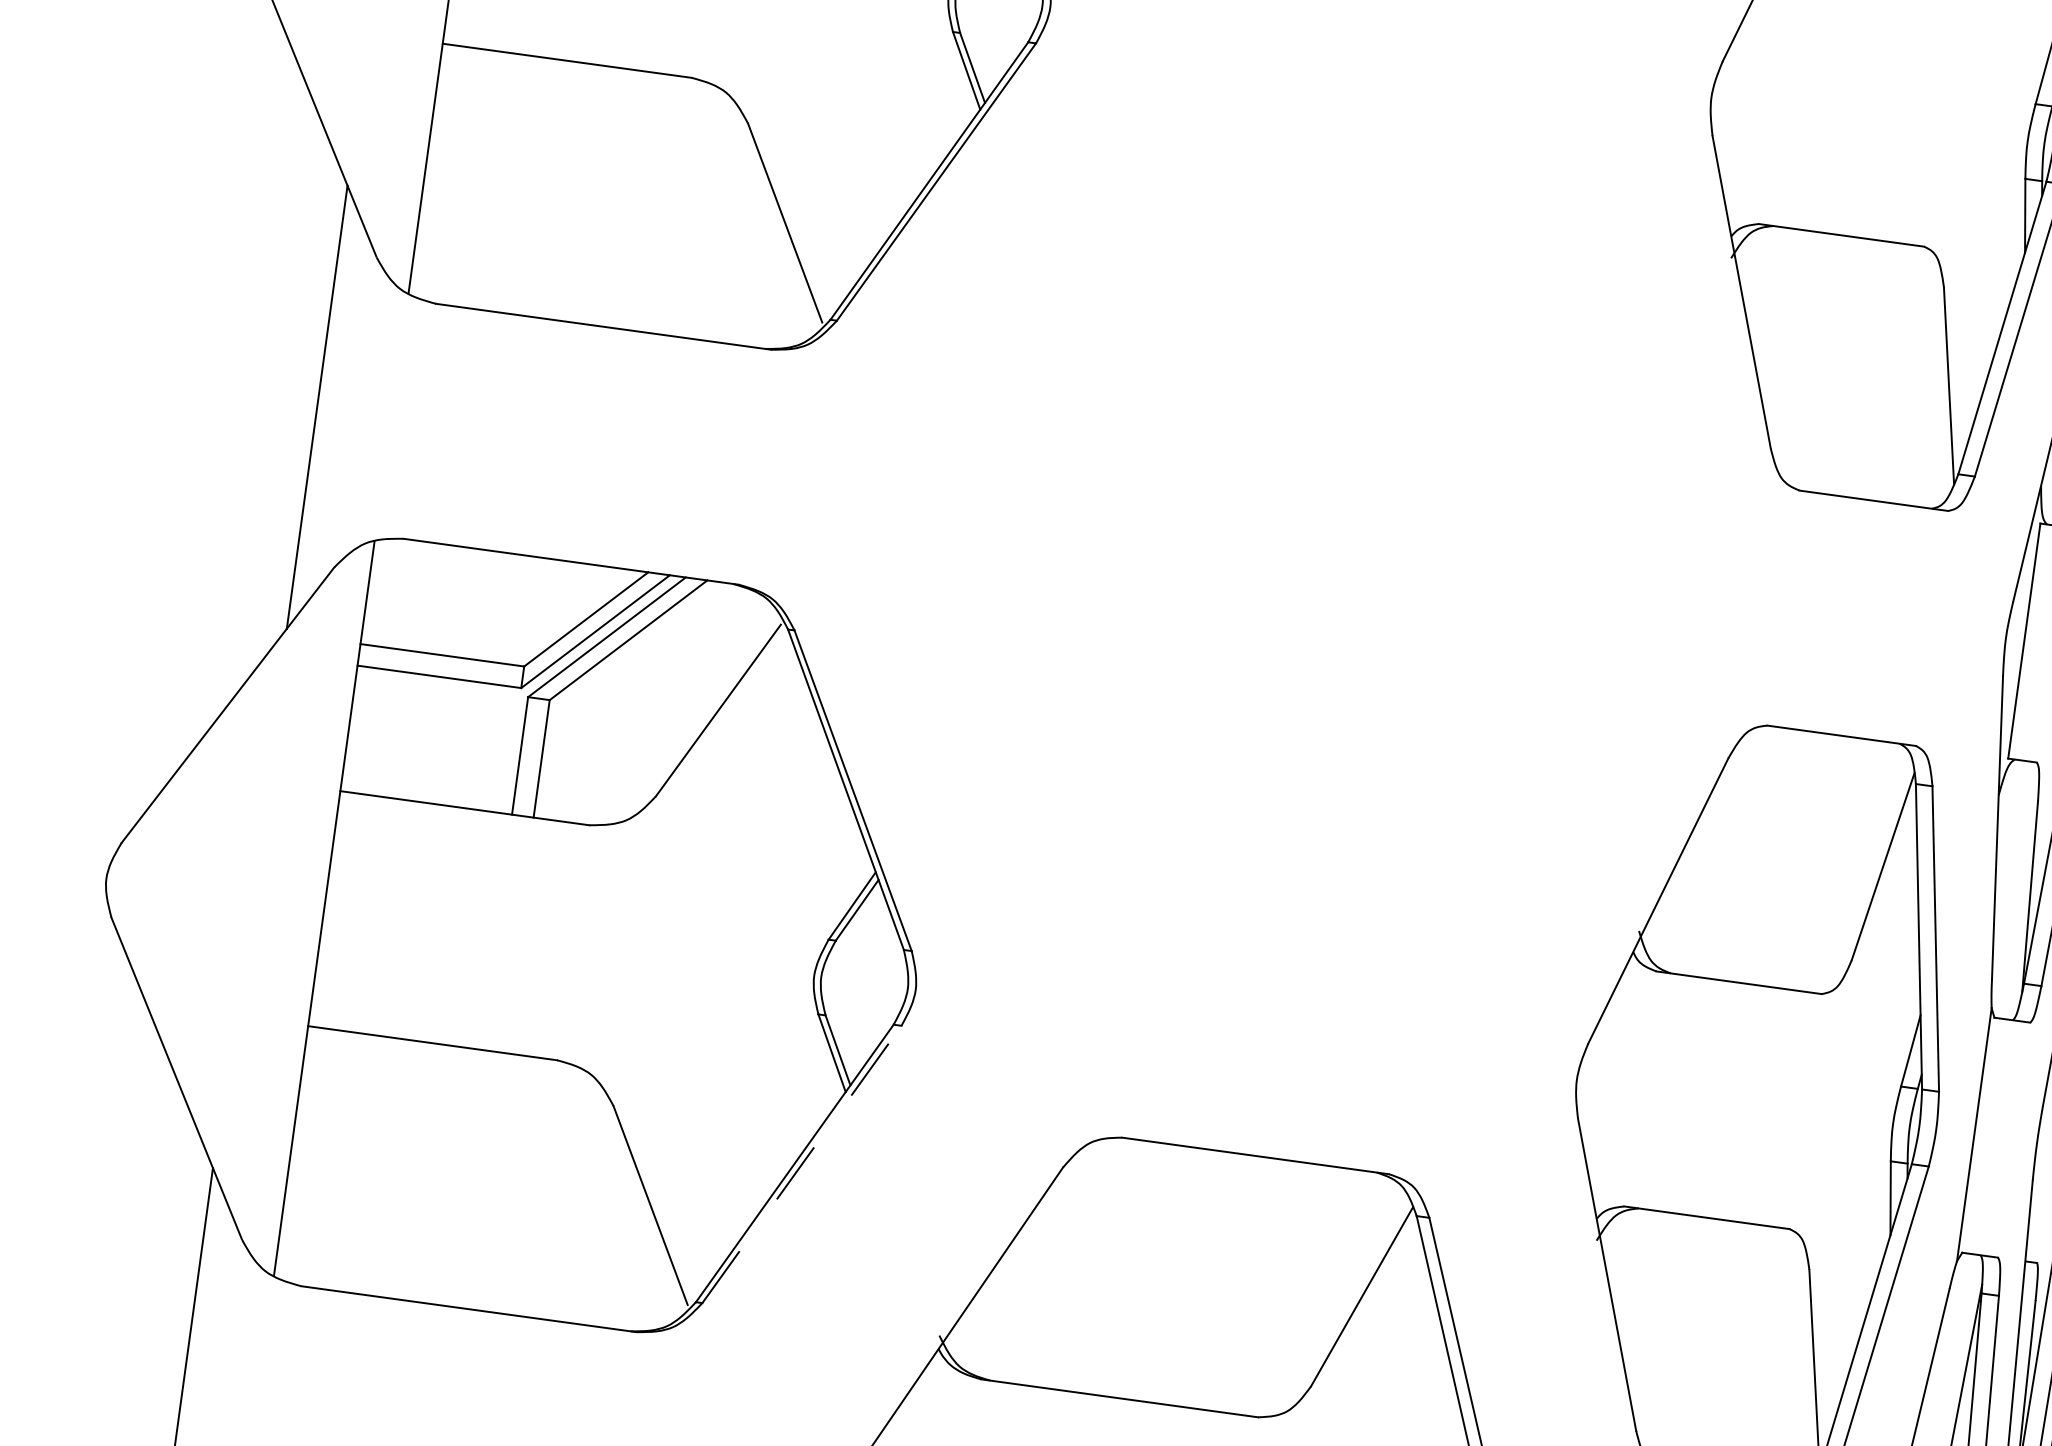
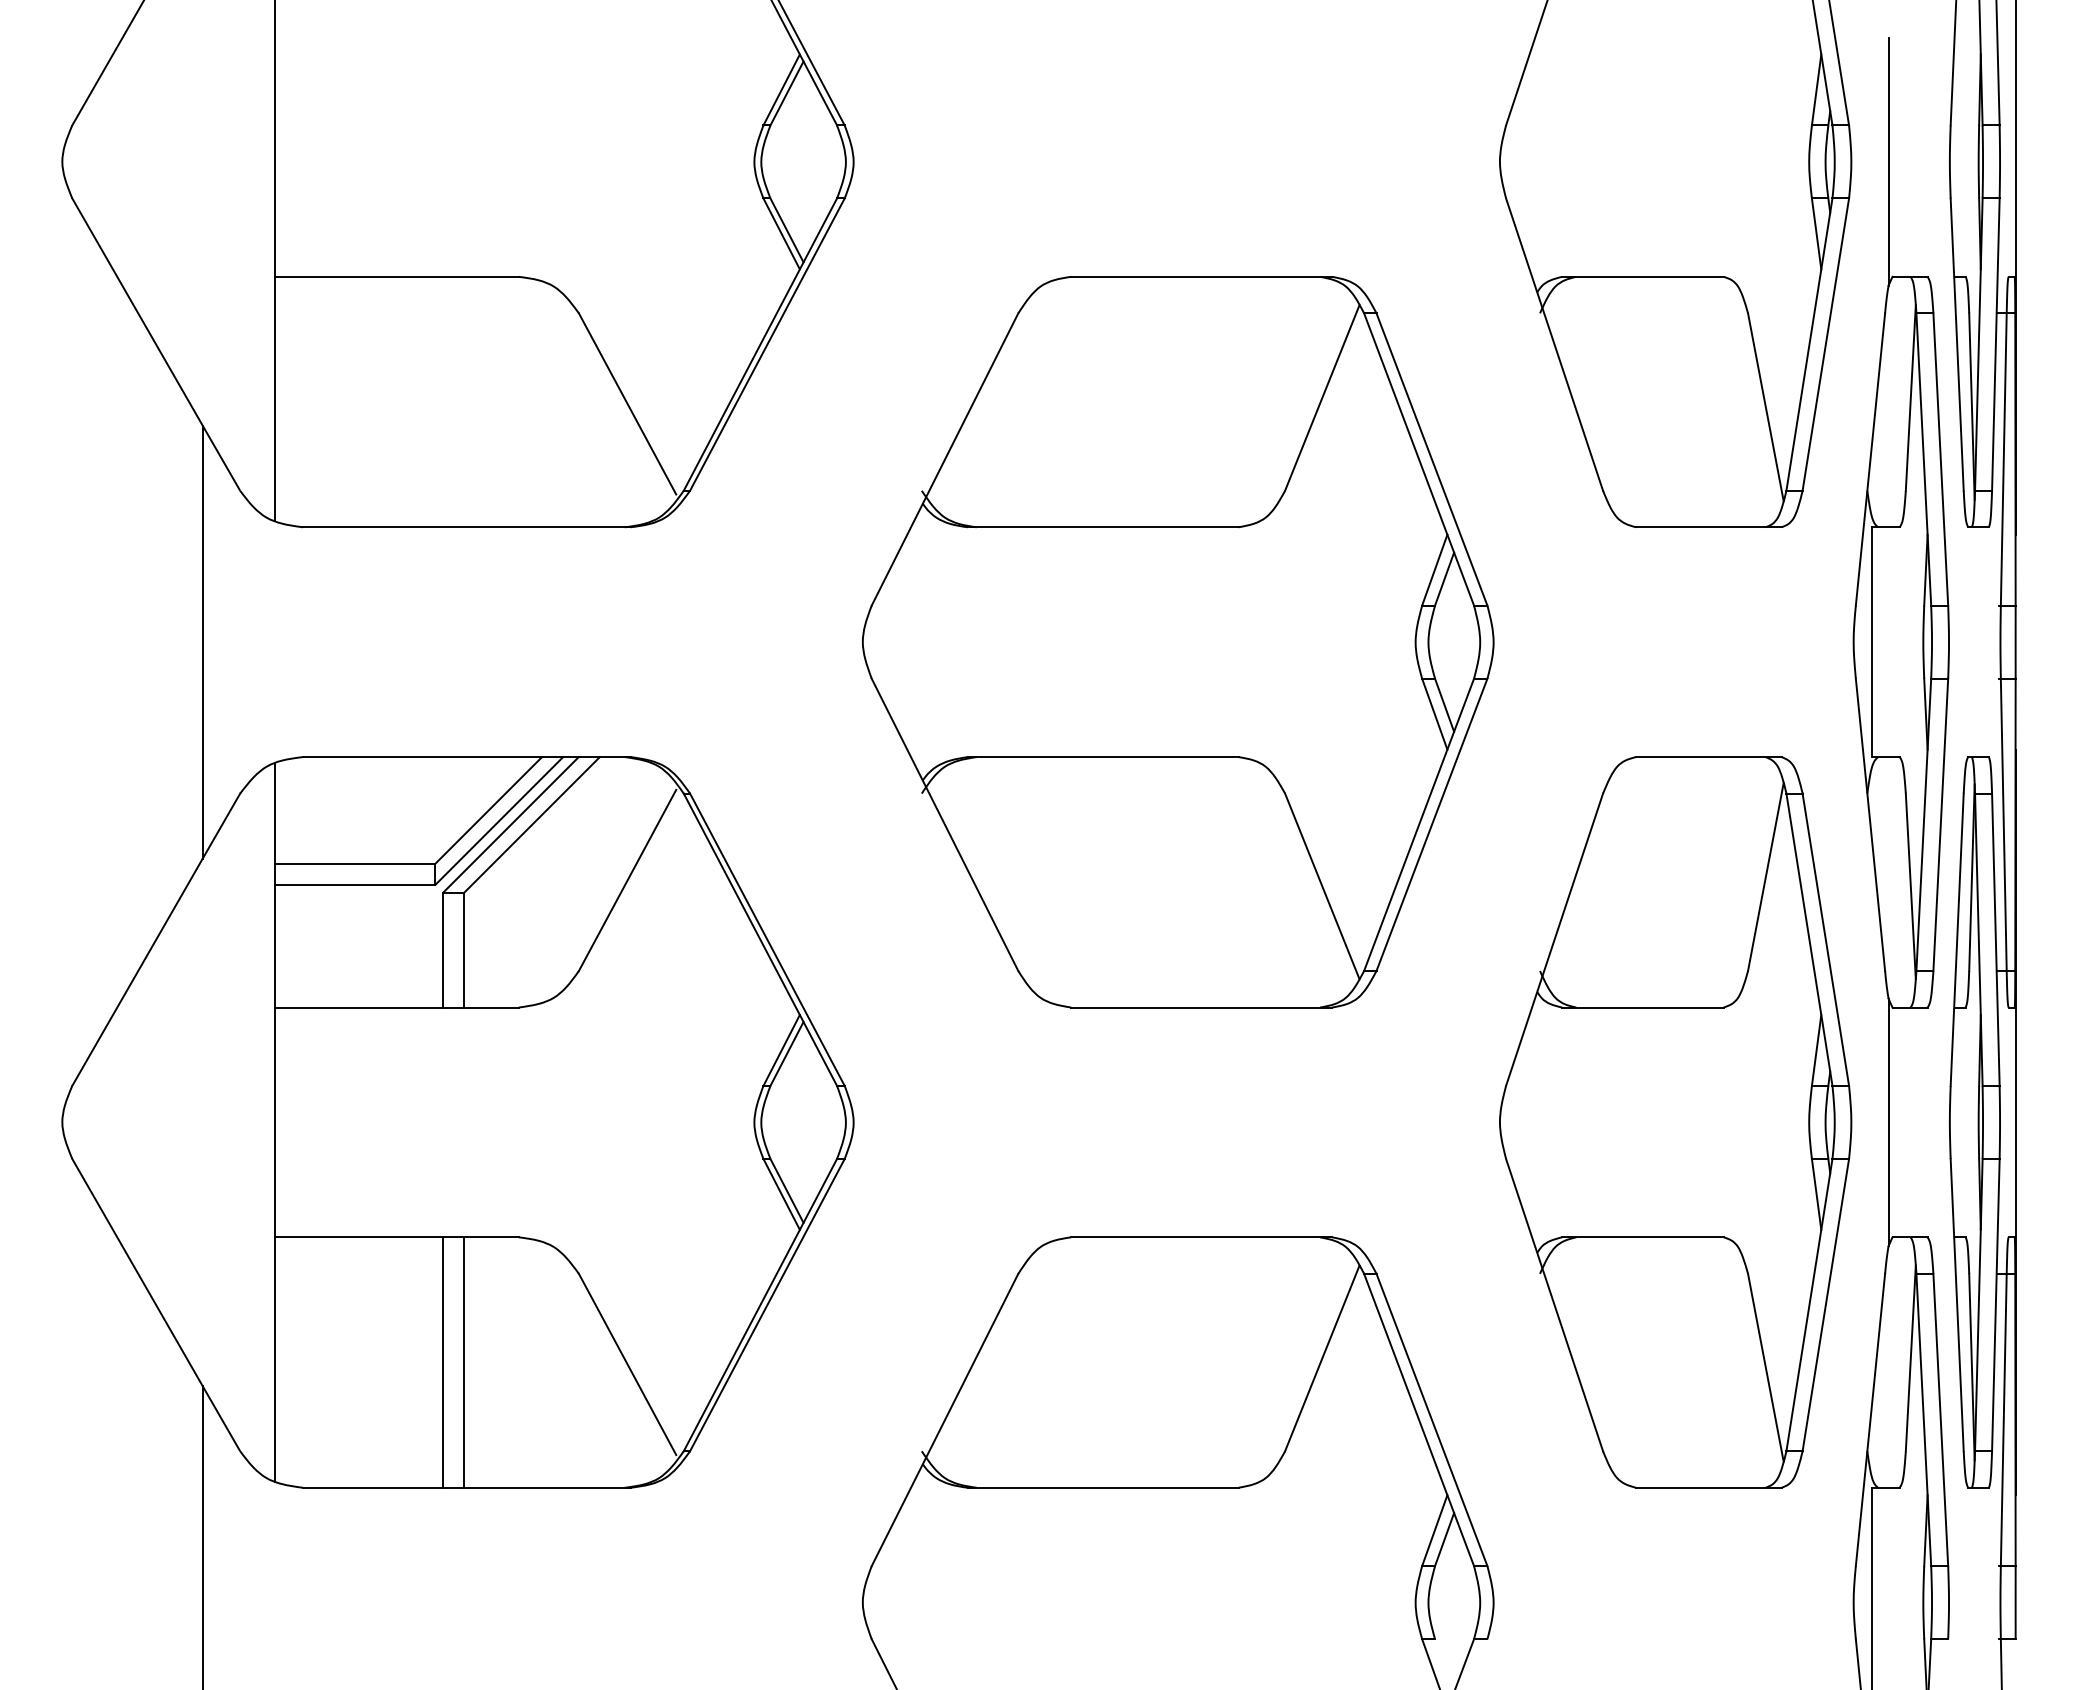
part: (1314, 544) -> (1177, 642), added
line: (802, 1163) -> (767, 1304), dashed -> solid
line: (462, 1177) -> (443, 1362), added
line: (484, 1180) -> (464, 1362), added

